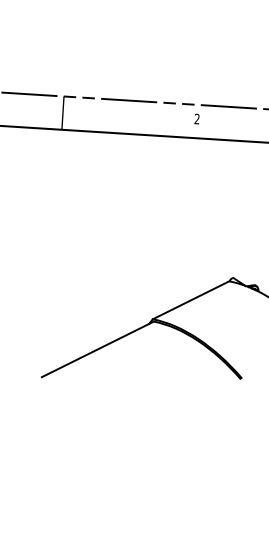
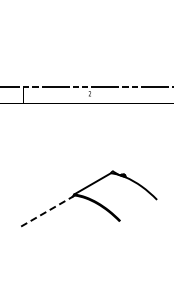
line: (96, 350) -> (47, 211), solid -> dashed

